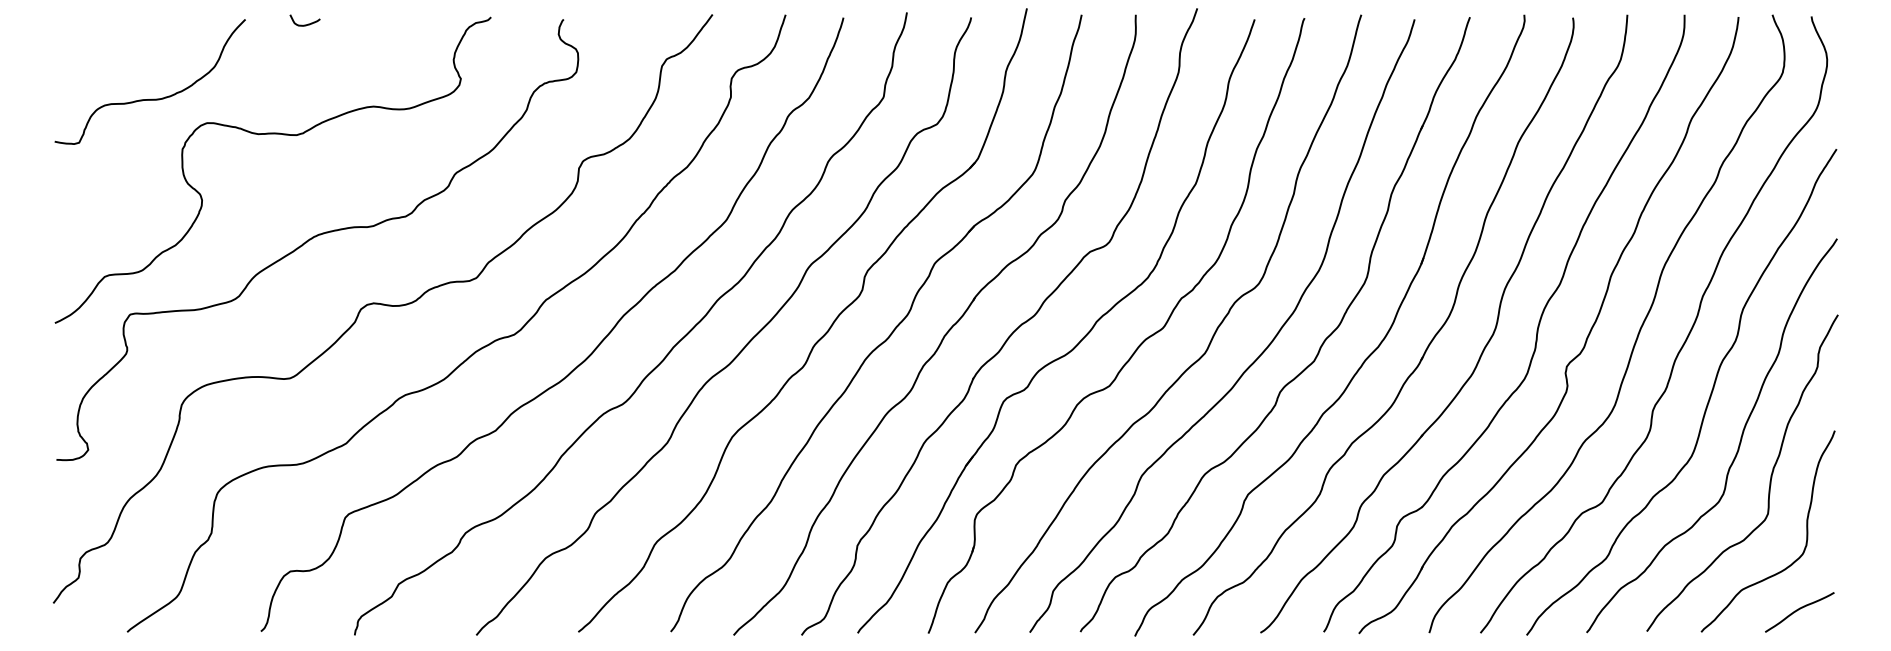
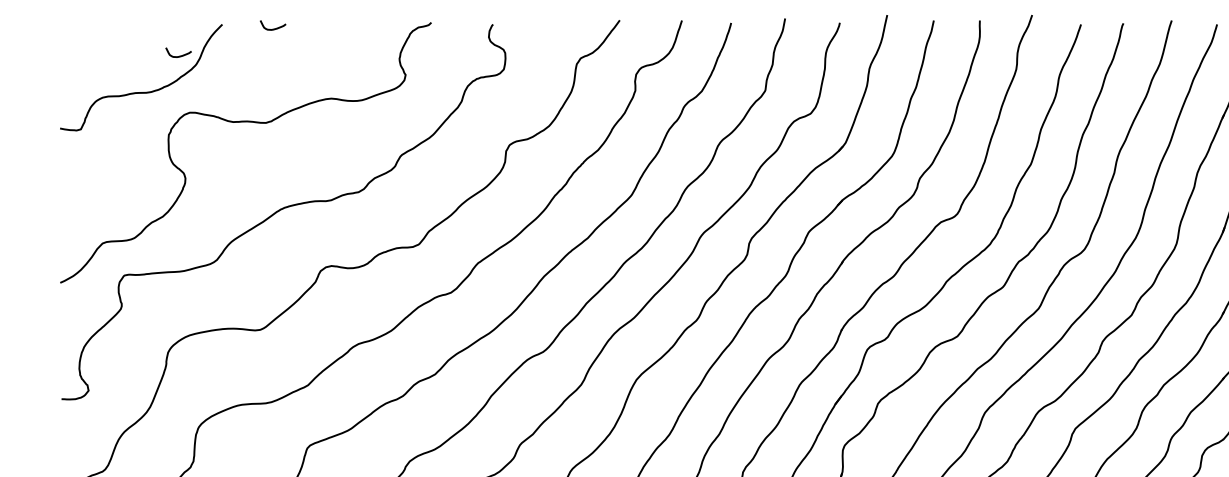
curve: (193, 56) -> (178, 56), added

